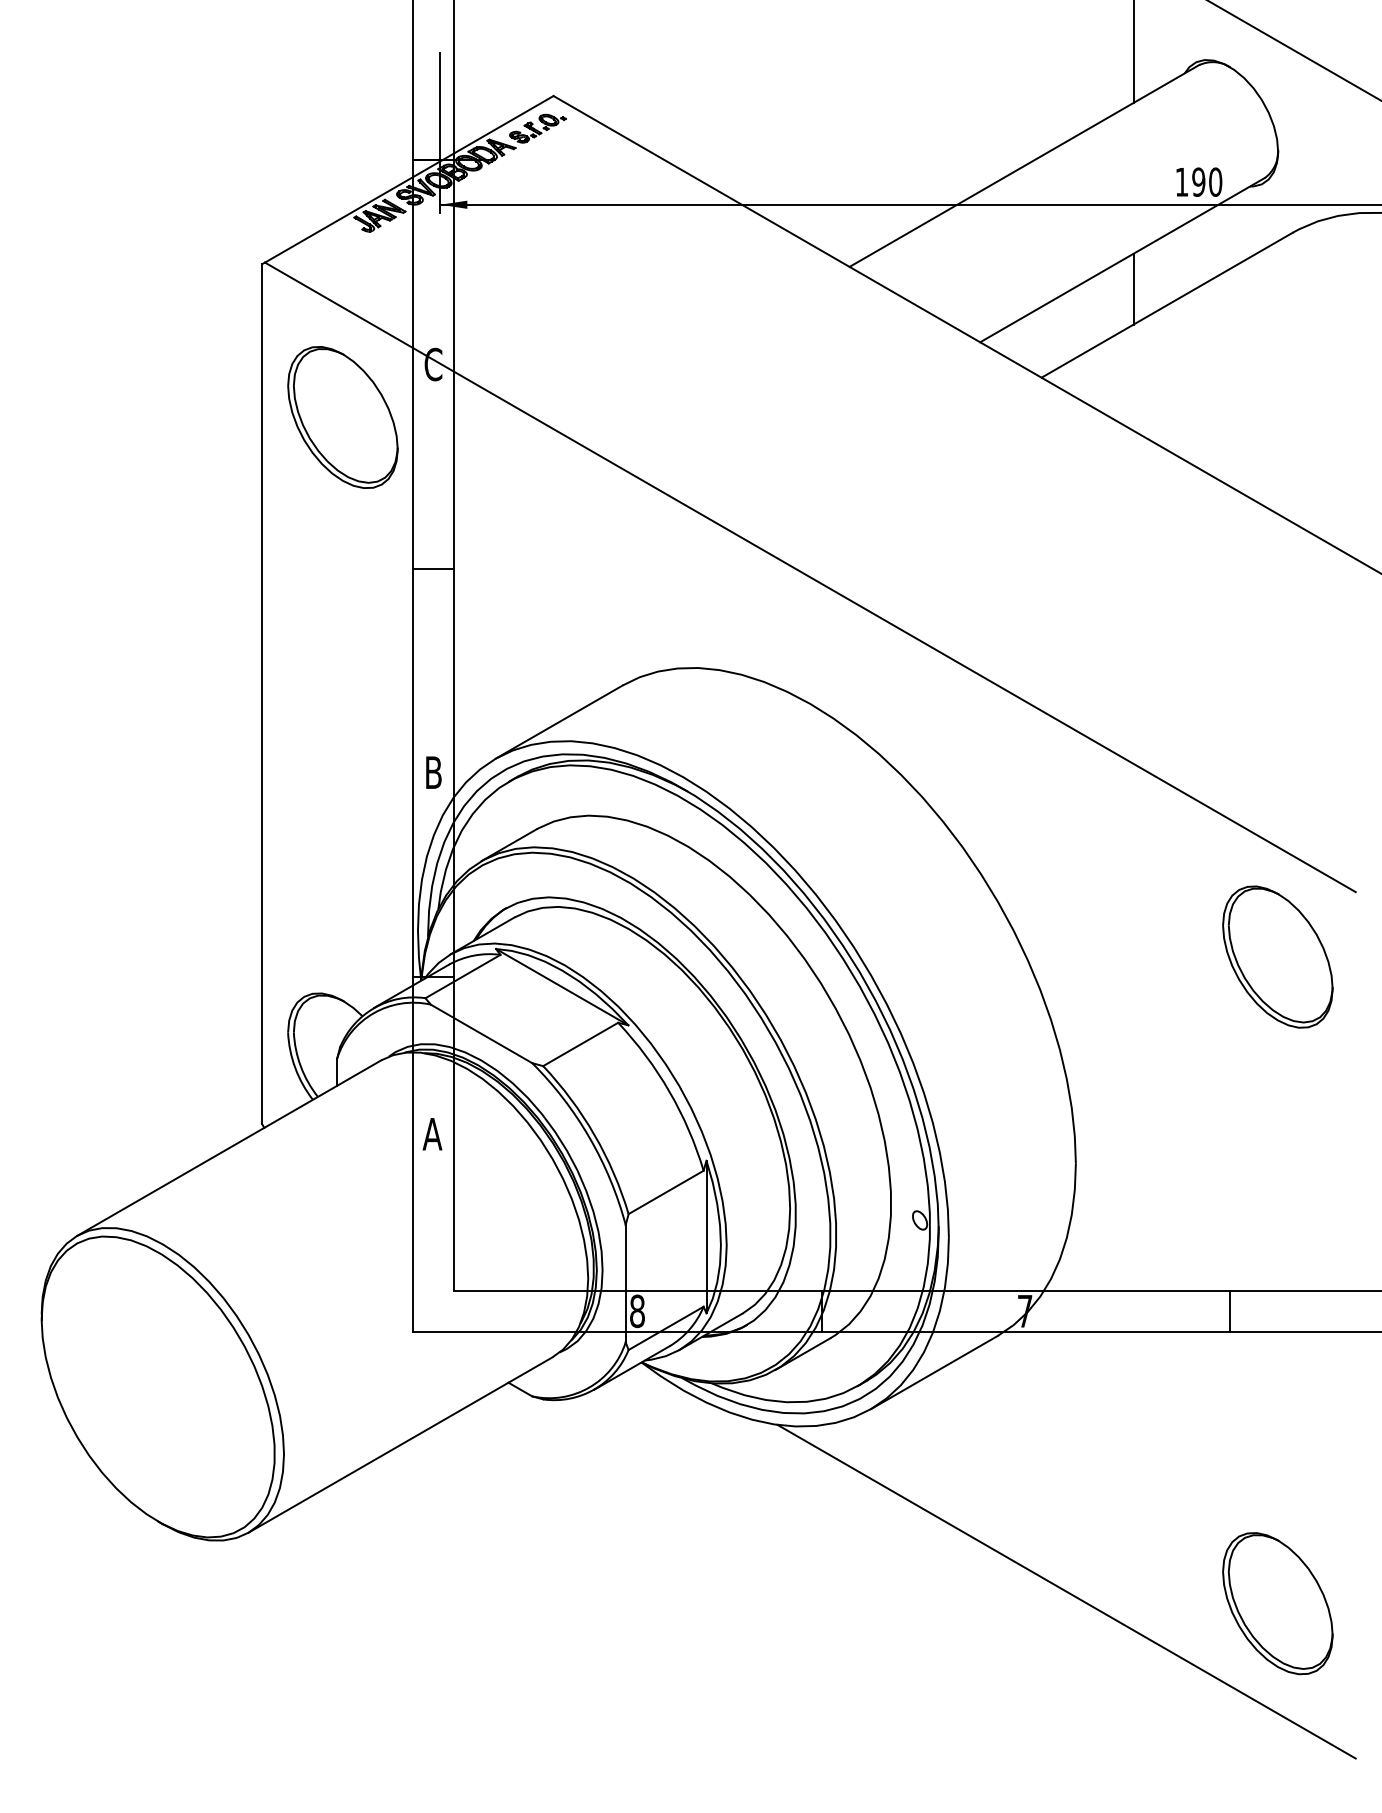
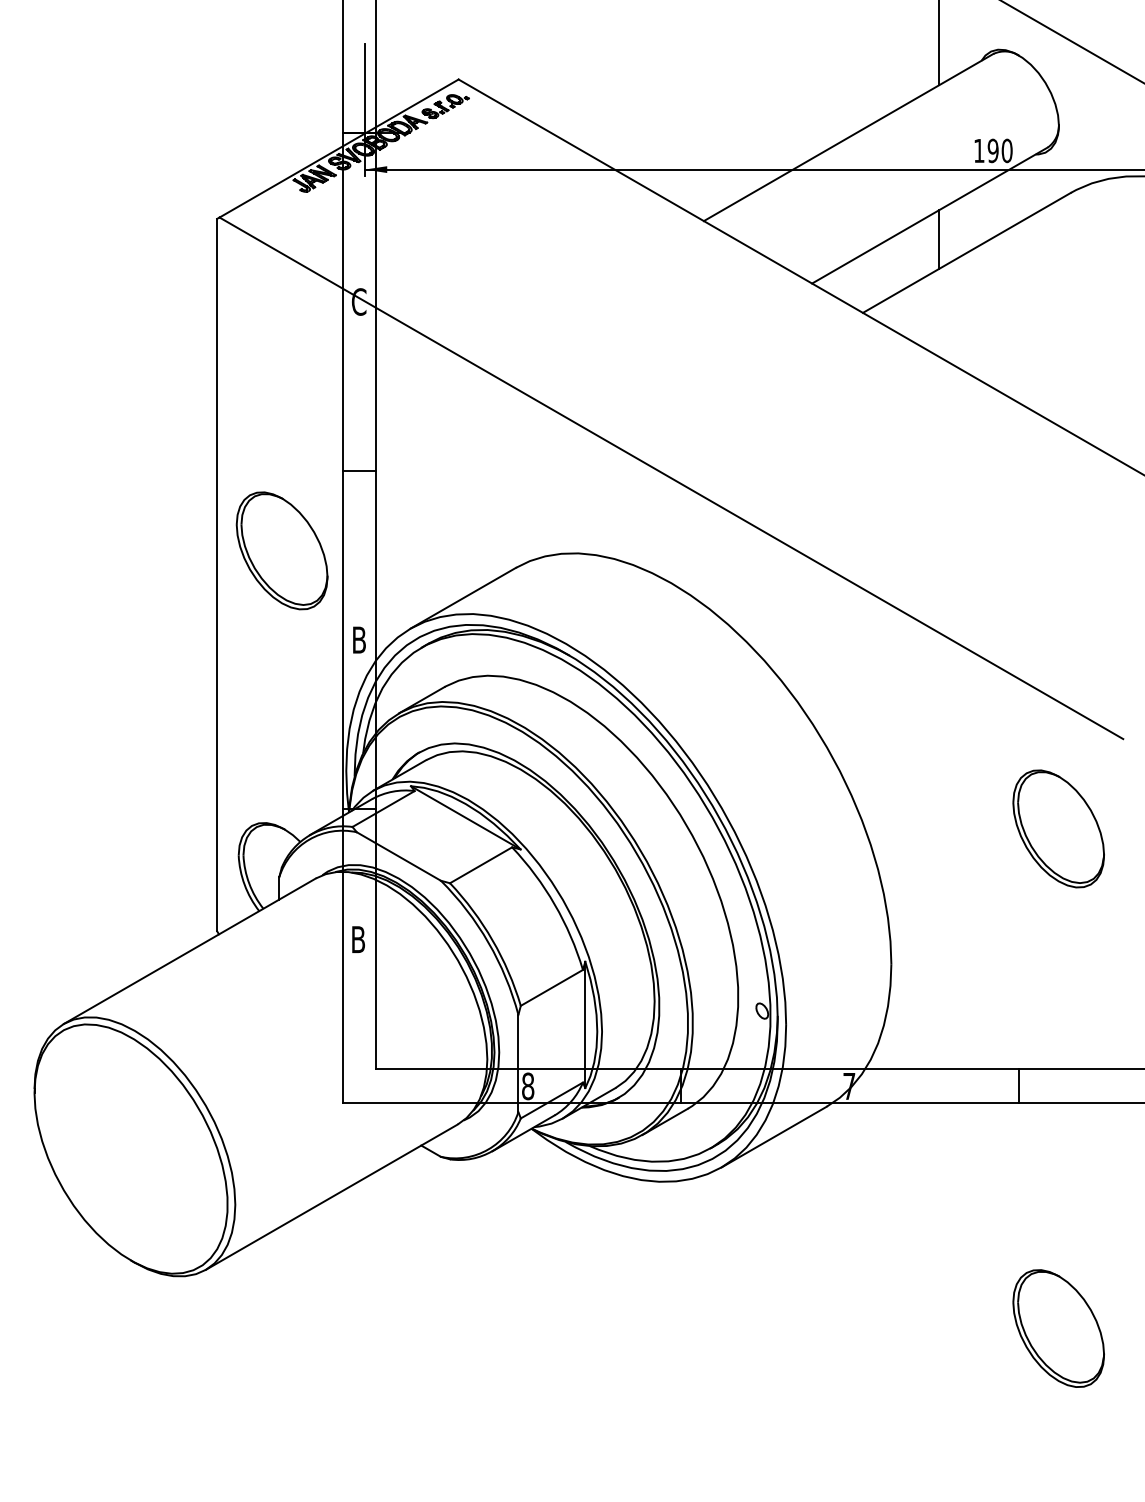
part: (342, 417) -> (281, 550), moved
part: (1277, 956) -> (1058, 828), moved
text: (432, 1134) -> (358, 939), A -> B
line: (1066, 1591) -> (883, 1318), removed

